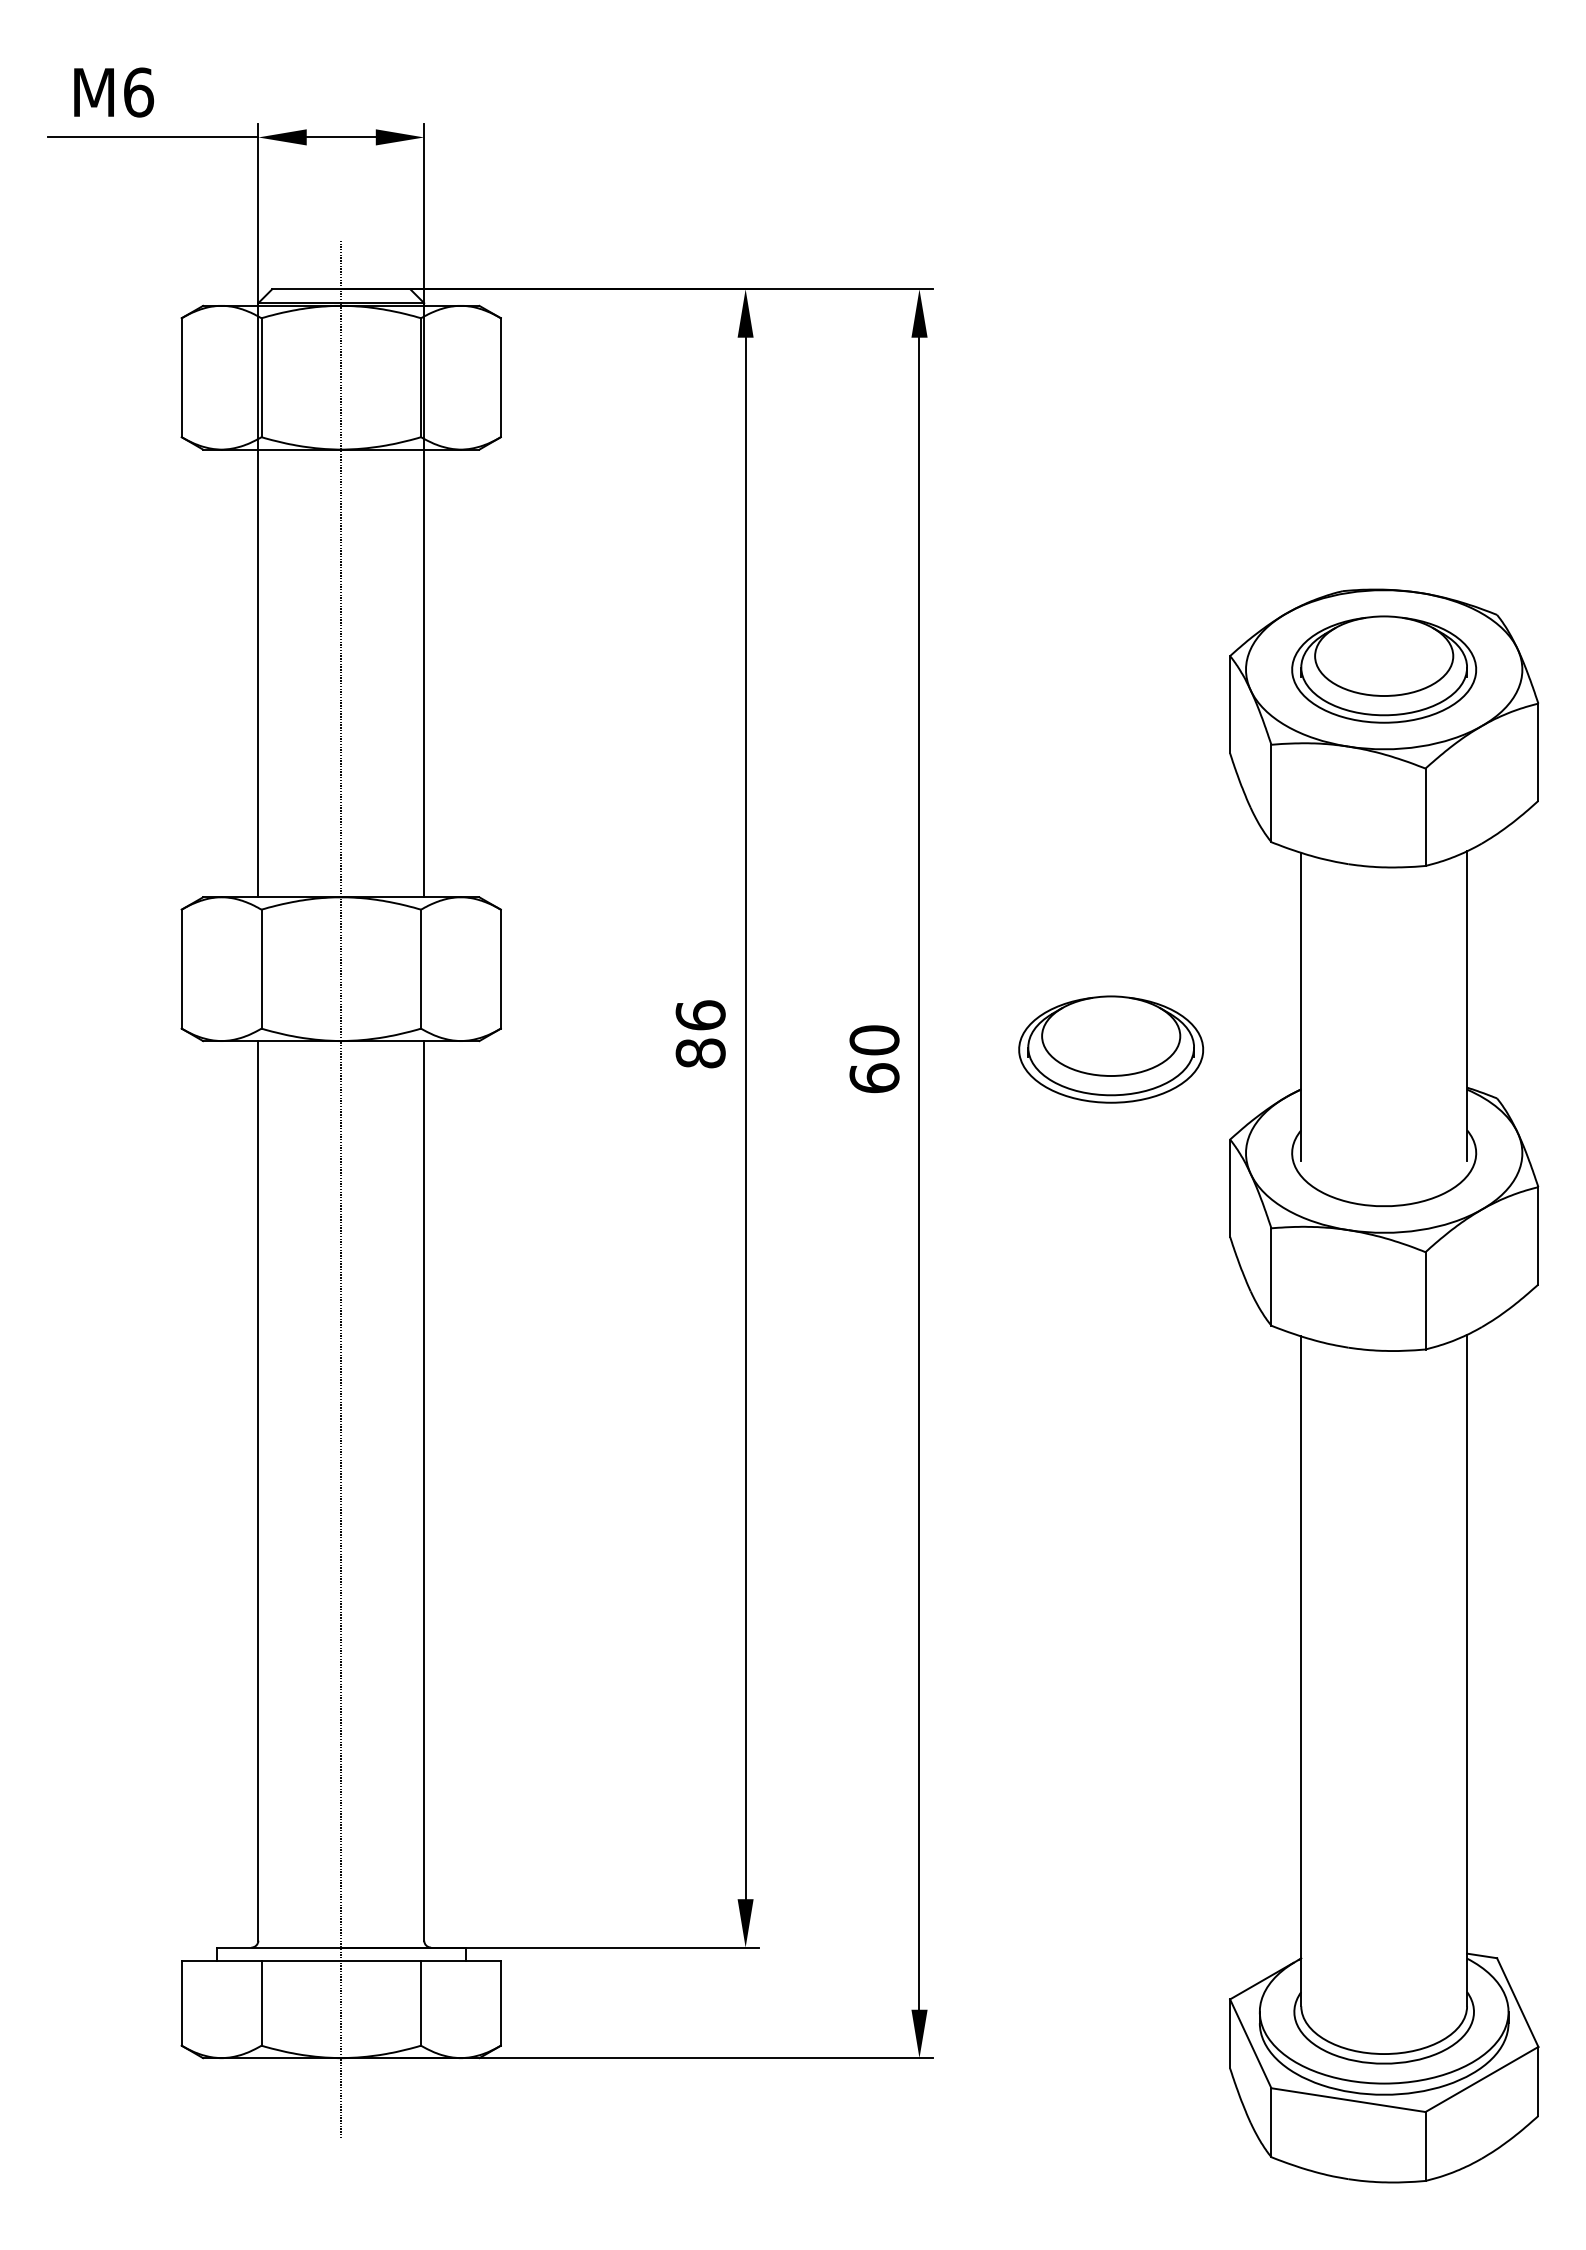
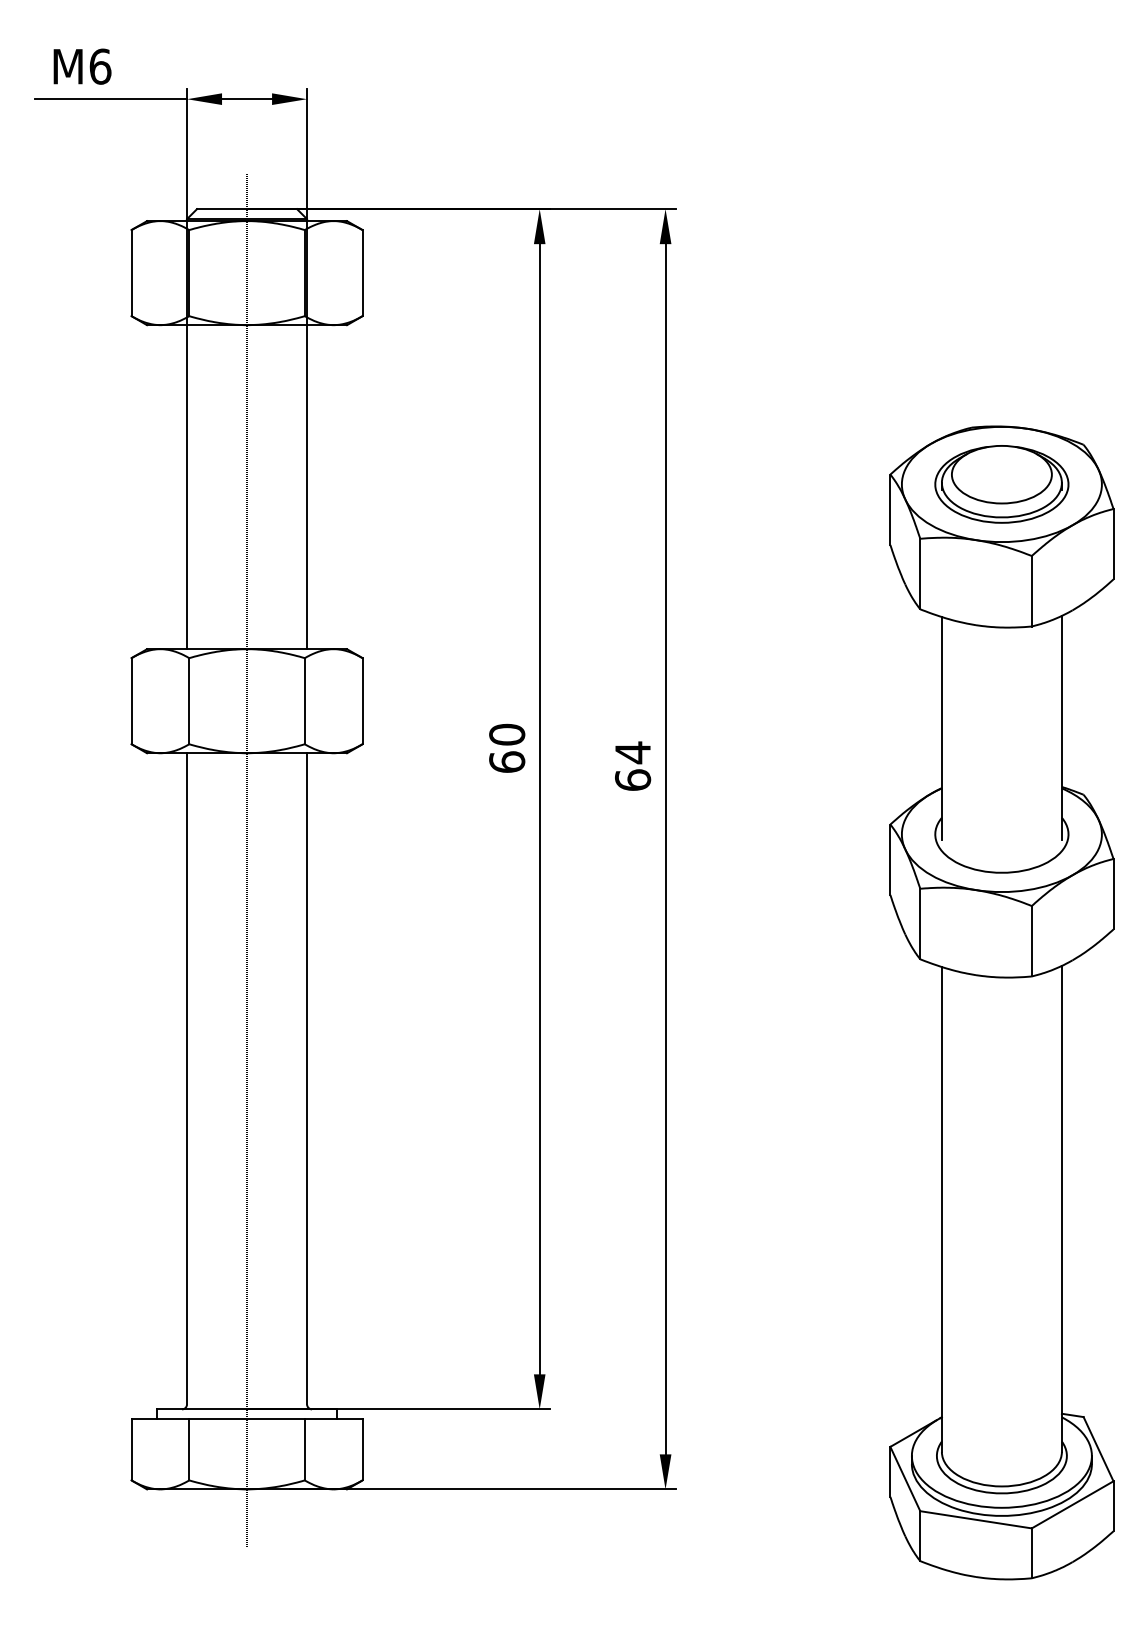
text: (700, 1034) -> (507, 748), 86 -> 60
text: (874, 1040) -> (632, 752), 60 -> 64
part: (1111, 1049) -> (804, 759), removed

